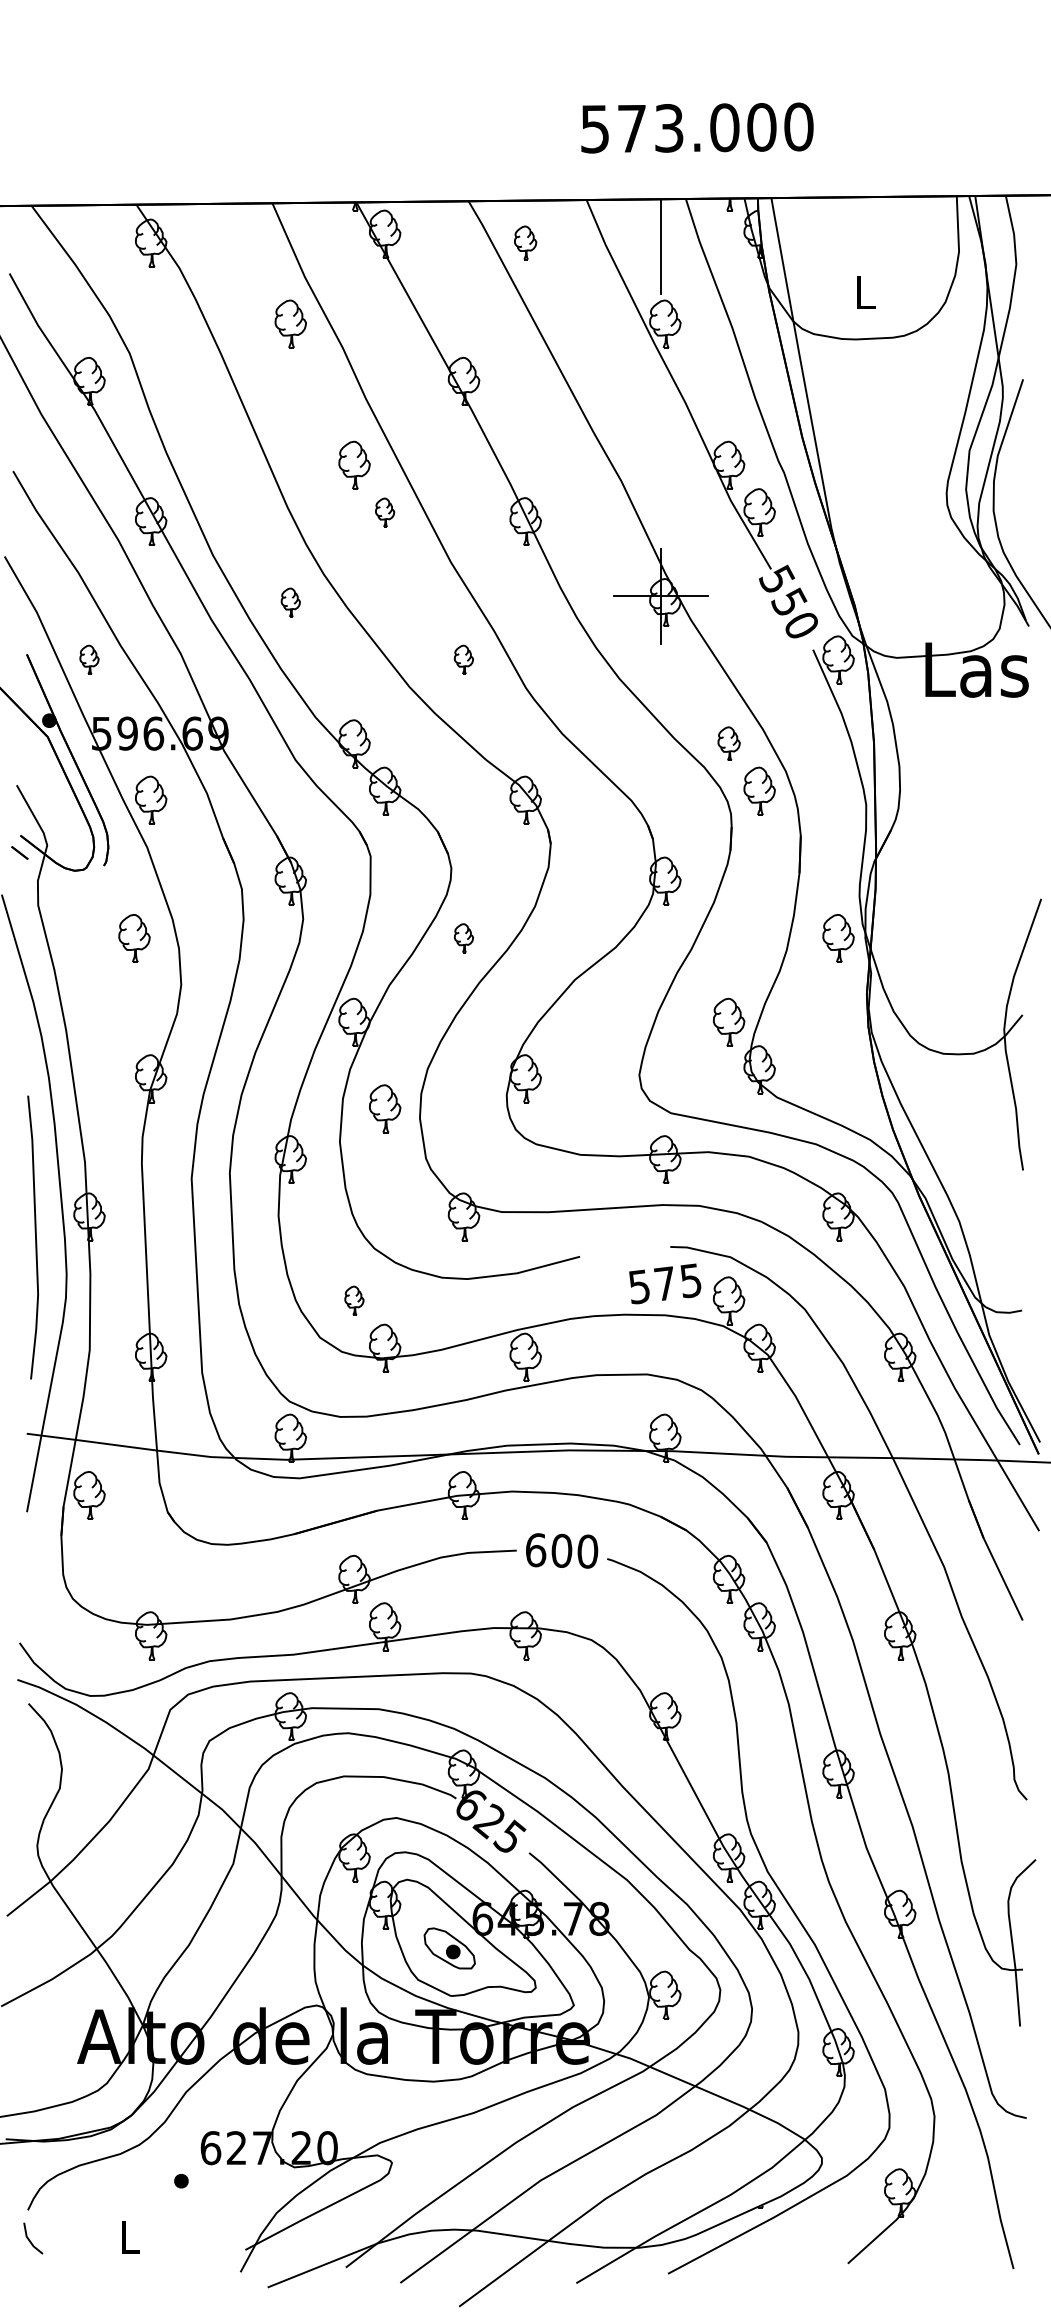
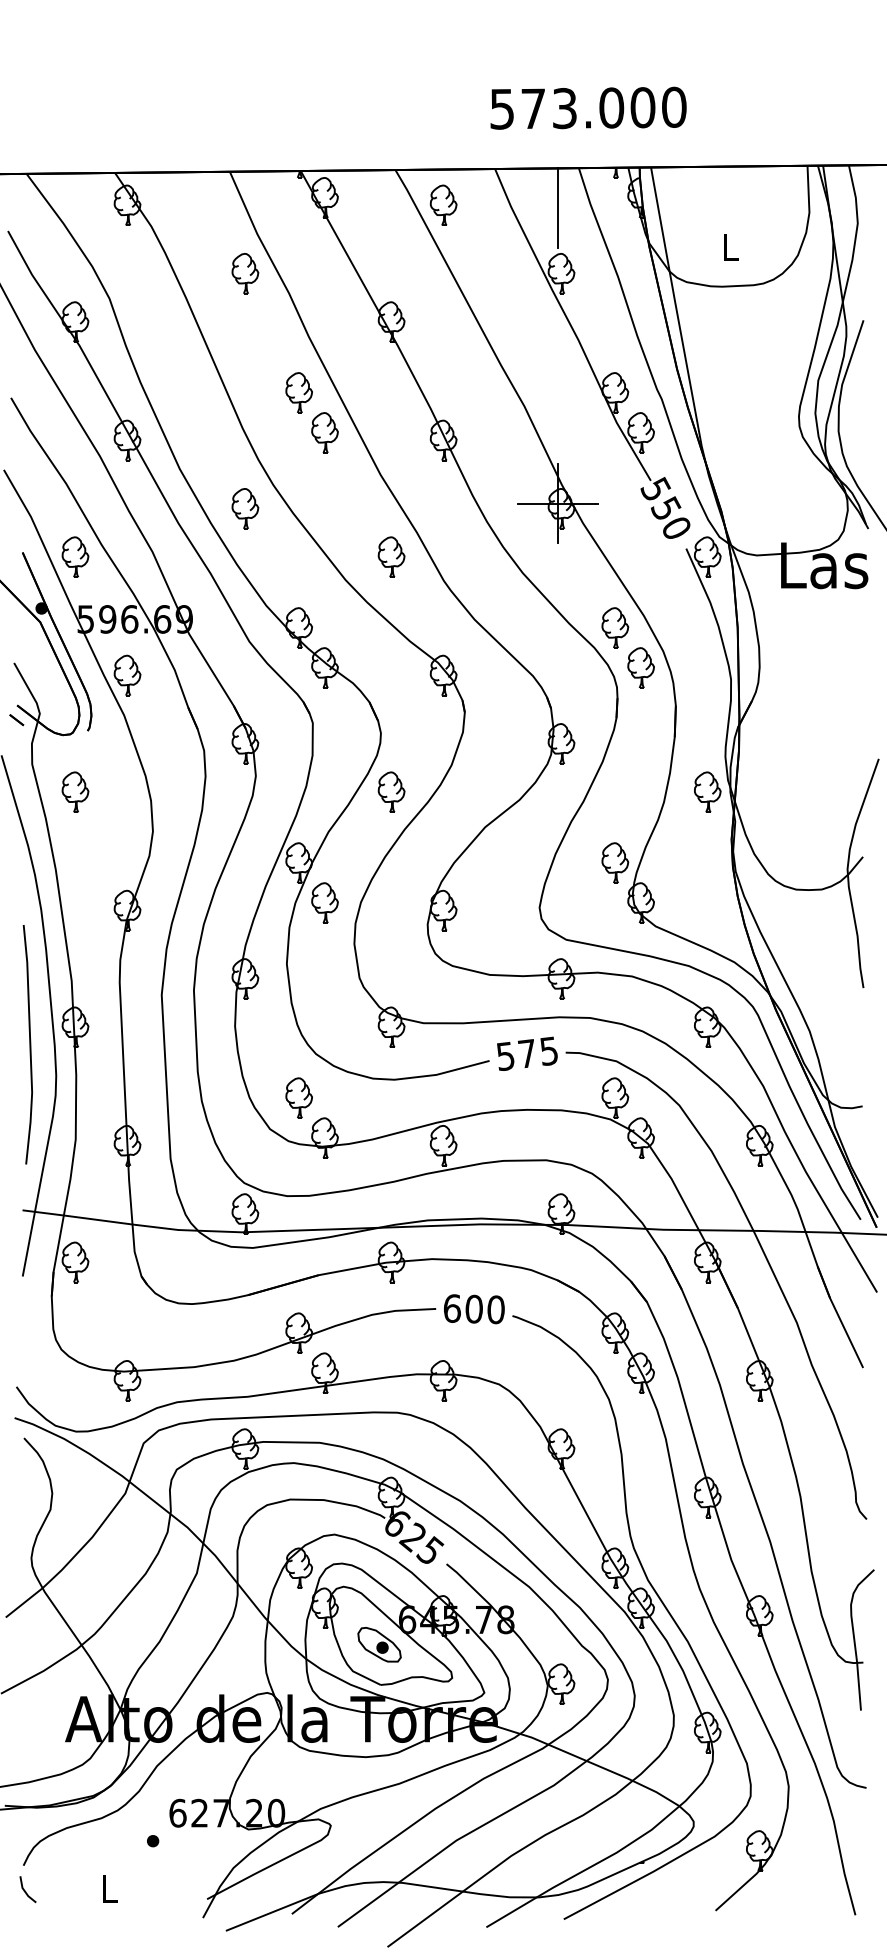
part: (525, 242) -> (443, 204), size x1.43
part: (384, 512) -> (324, 432), size x1.67
part: (290, 602) -> (245, 508), size x1.67
part: (89, 659) -> (75, 556), size x1.67
part: (463, 659) -> (391, 556), size x1.67
part: (729, 743) -> (615, 627), size x1.43
part: (134, 937) -> (75, 791), moved
part: (463, 937) -> (391, 791), size x1.67
part: (384, 1108) -> (324, 902), moved
text: (665, 1283) -> (527, 1053), moved
part: (353, 1300) -> (298, 1097), size x1.67

